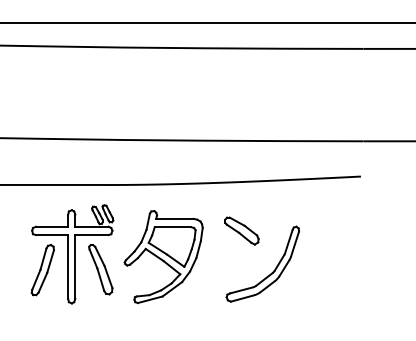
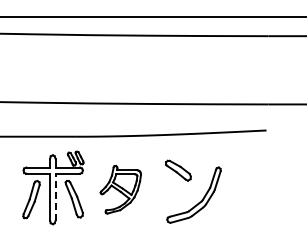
part: (163, 256) -> (120, 189), size x0.7
line: (75, 267) -> (55, 197), solid -> dashed

